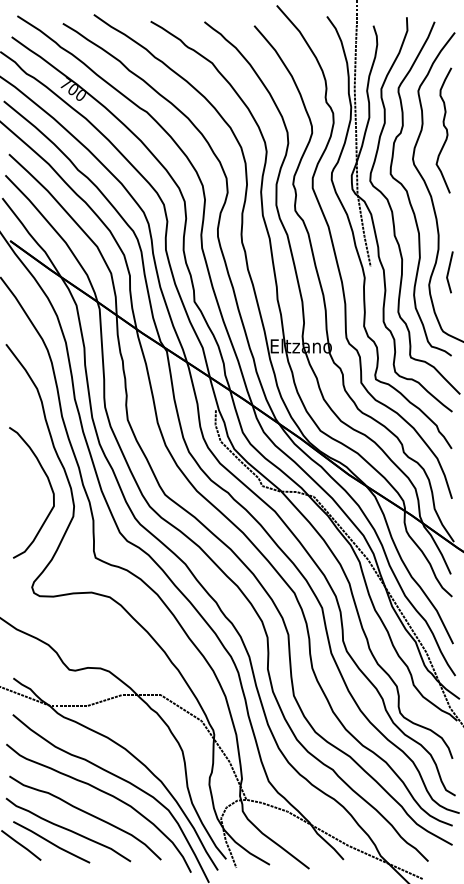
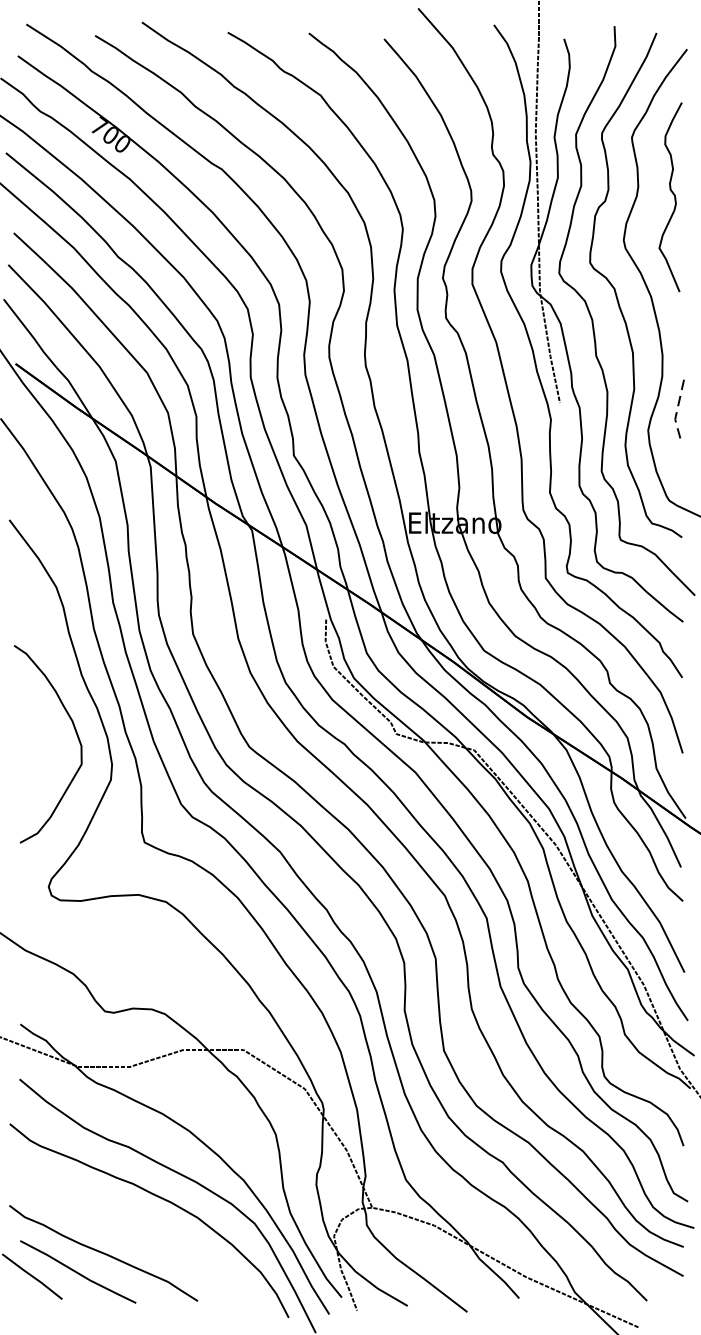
line: (447, 273) -> (675, 413), solid -> dashed
curve: (87, 814) -> (132, 1229), removed

